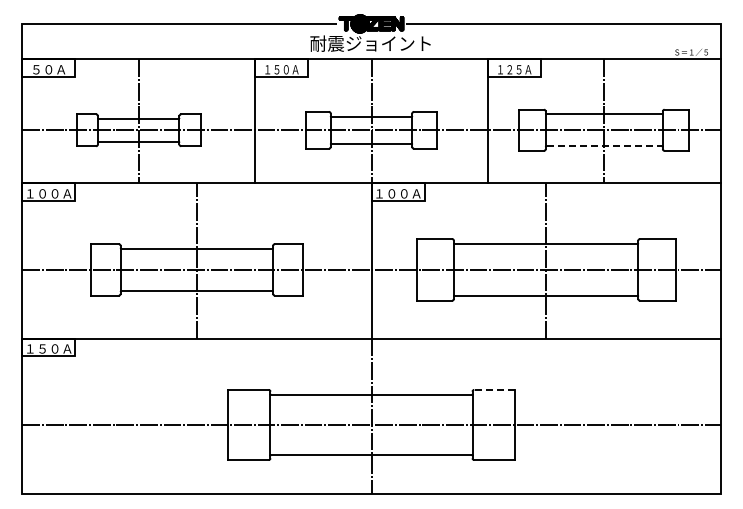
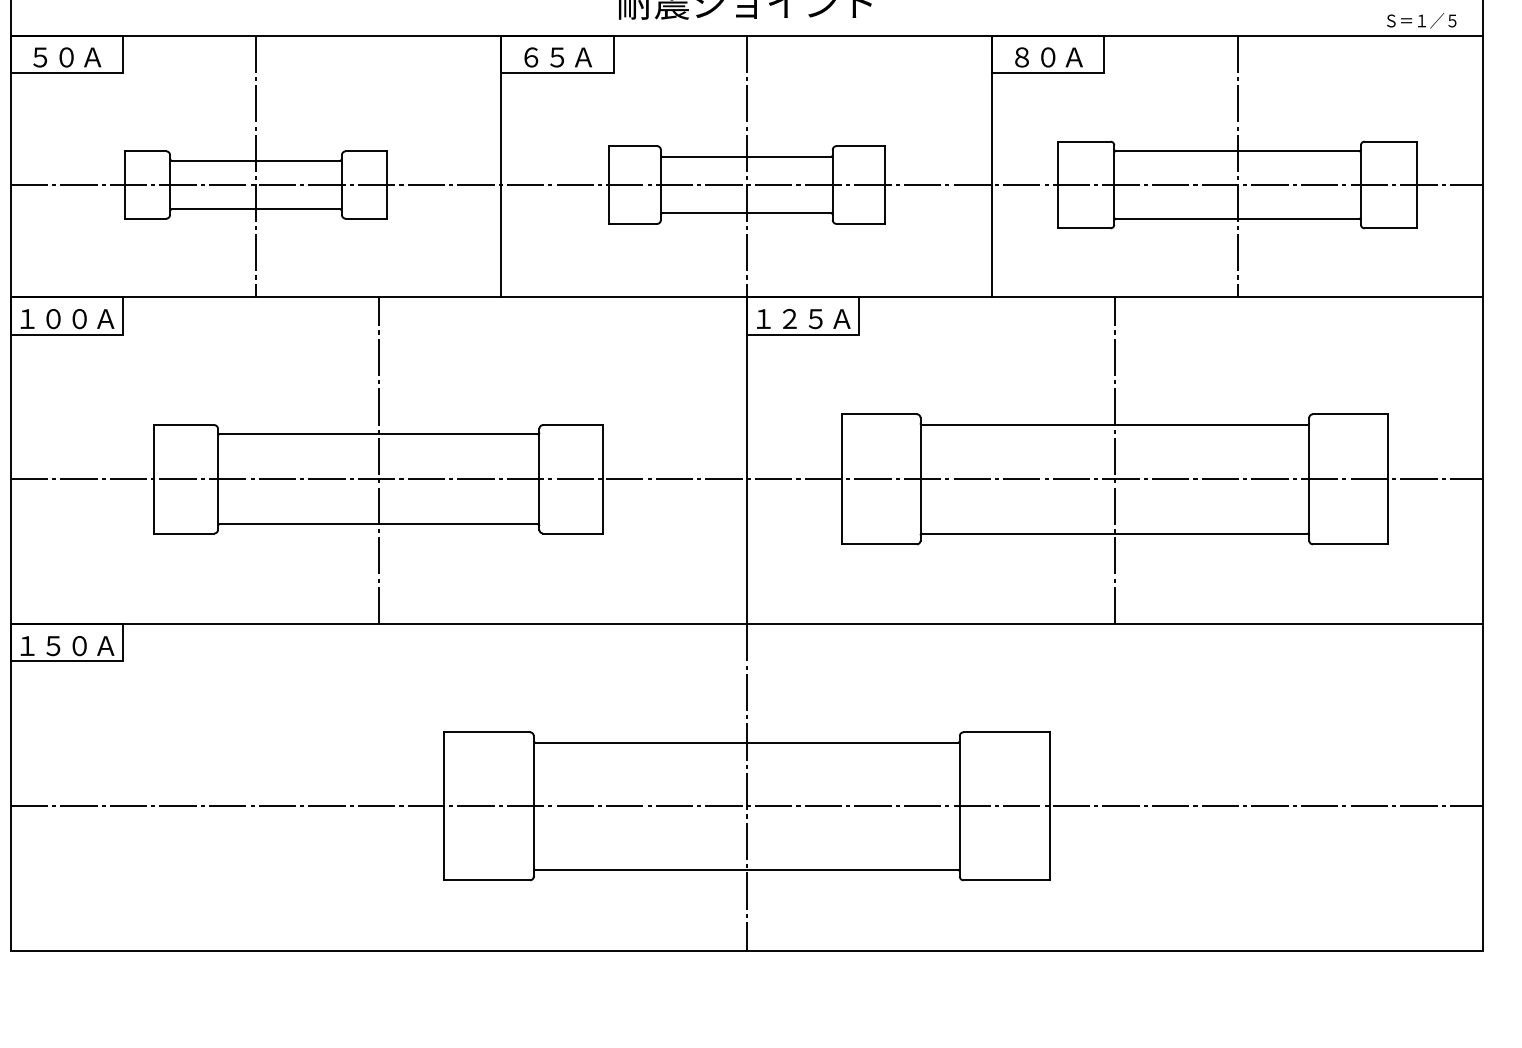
text: (281, 69) -> (557, 56), １５０Ａ -> ６５Ａ
text: (514, 69) -> (1048, 56), １２５Ａ -> ８０Ａ
line: (604, 146) -> (1238, 219), dashed -> solid
text: (397, 193) -> (801, 318), １００Ａ -> １２５Ａ
line: (494, 389) -> (1006, 731), dashed -> solid

